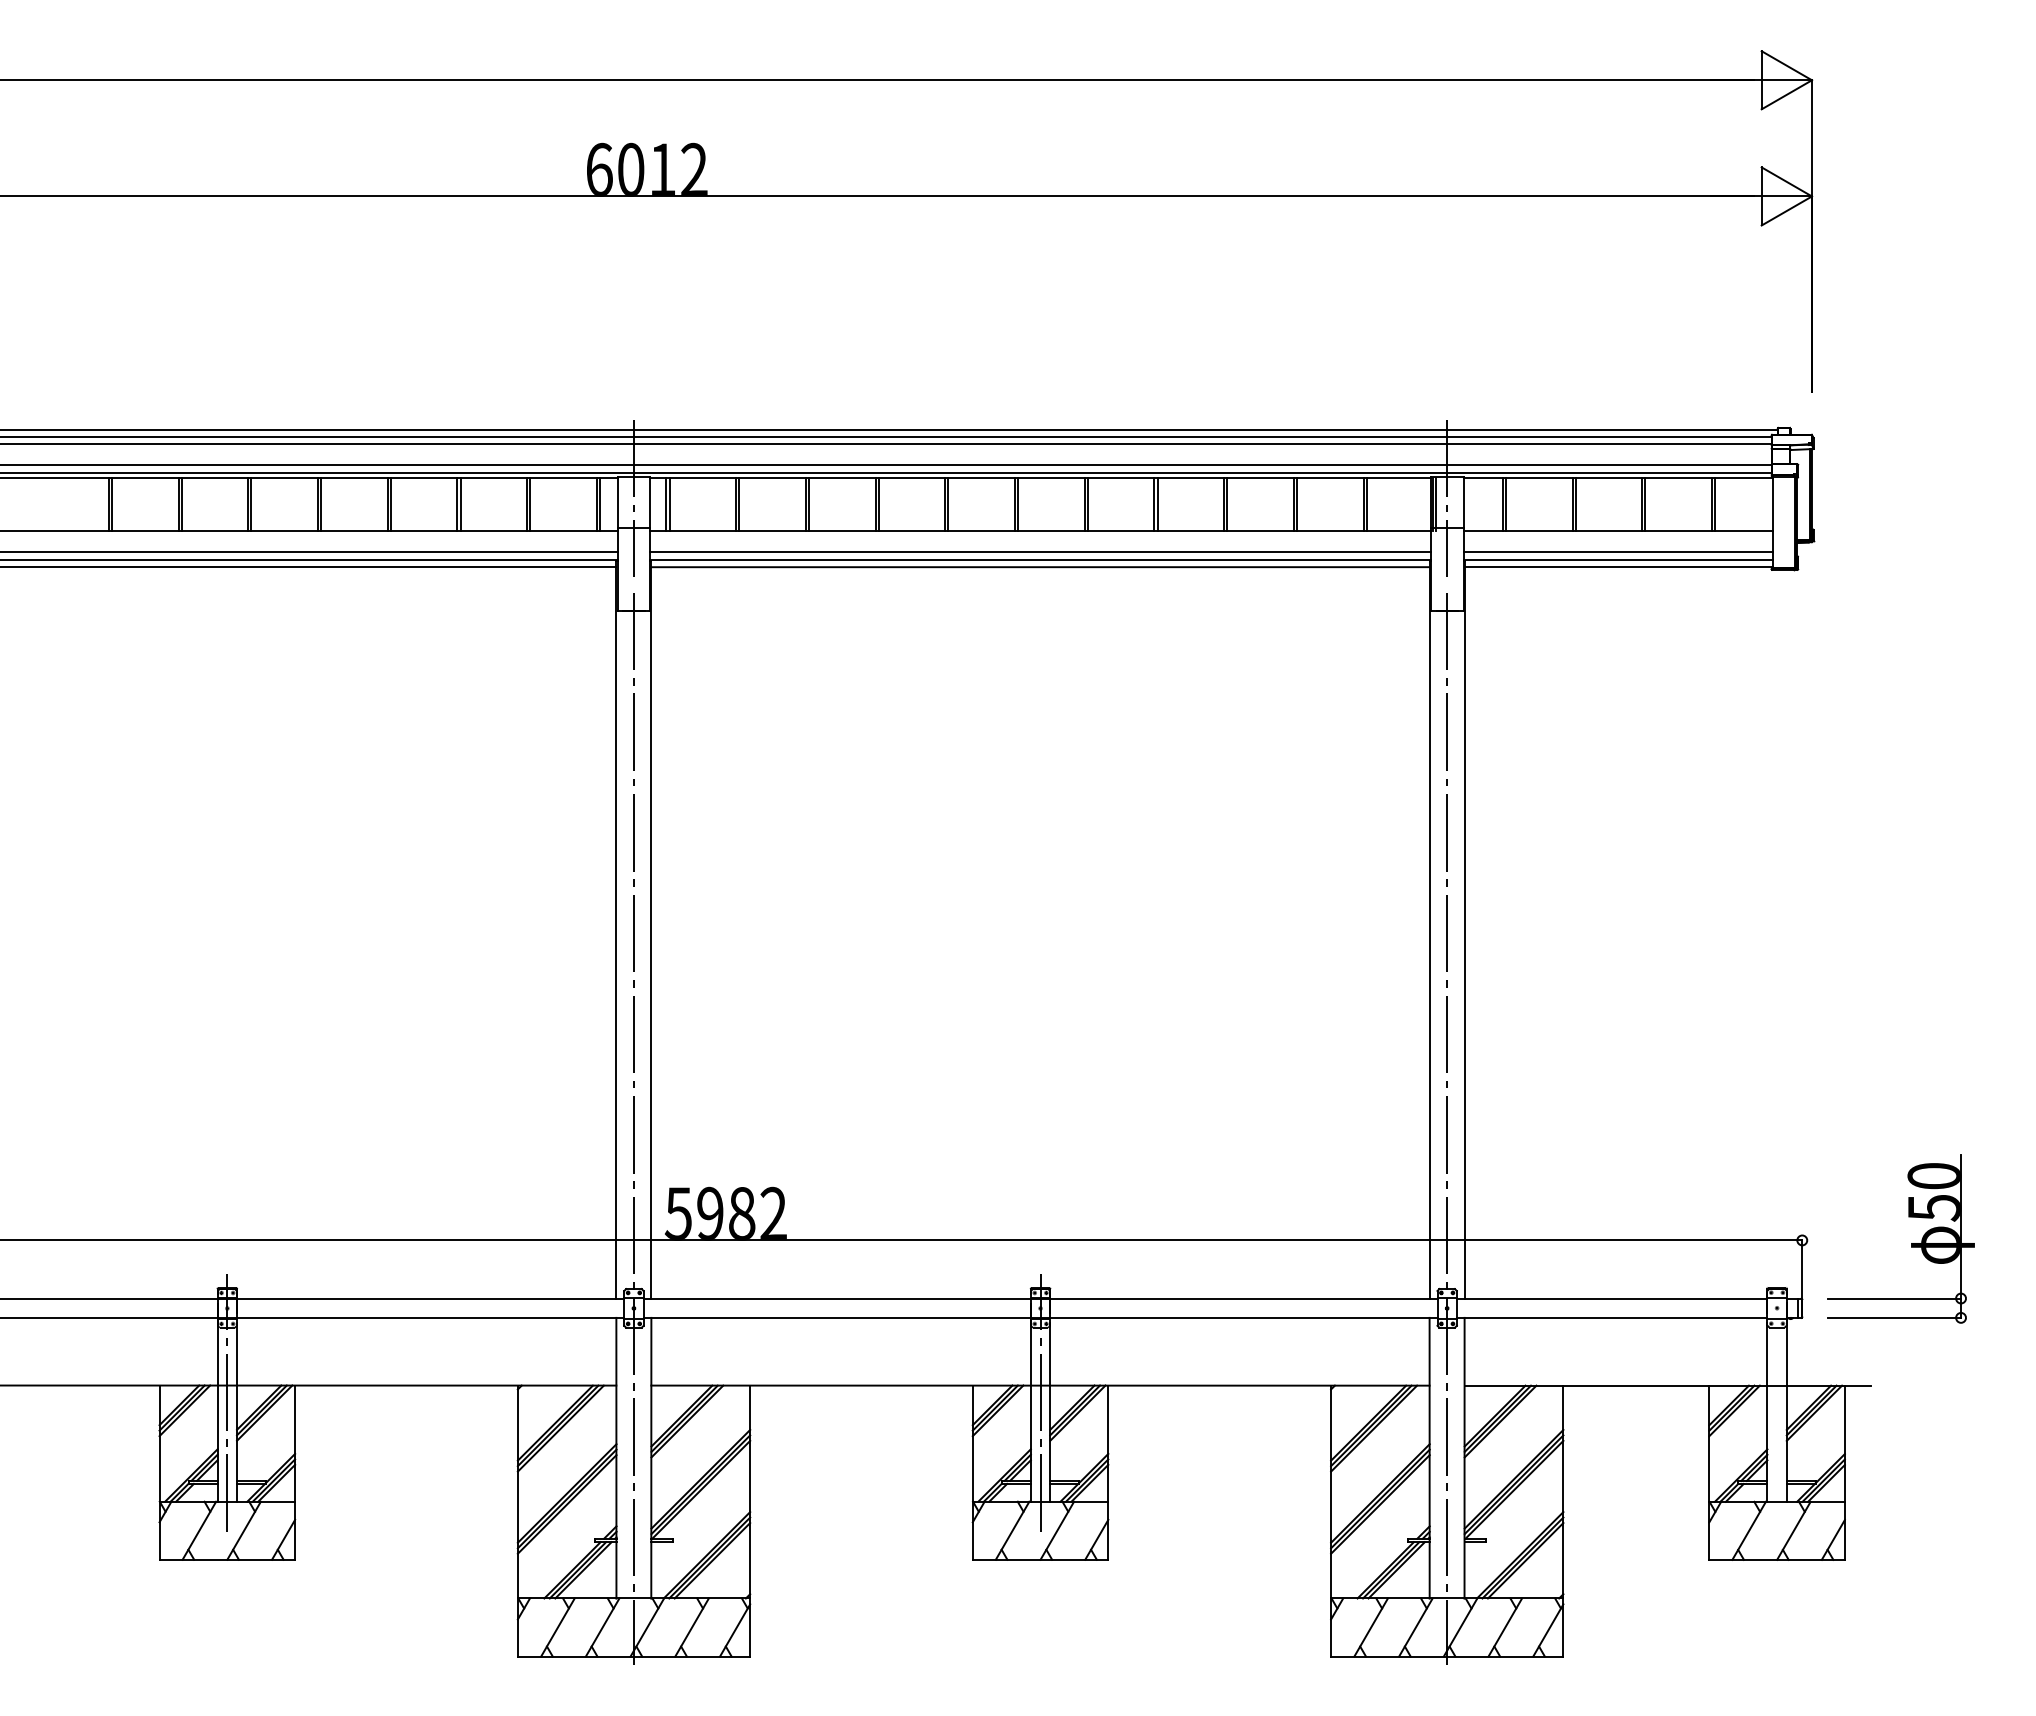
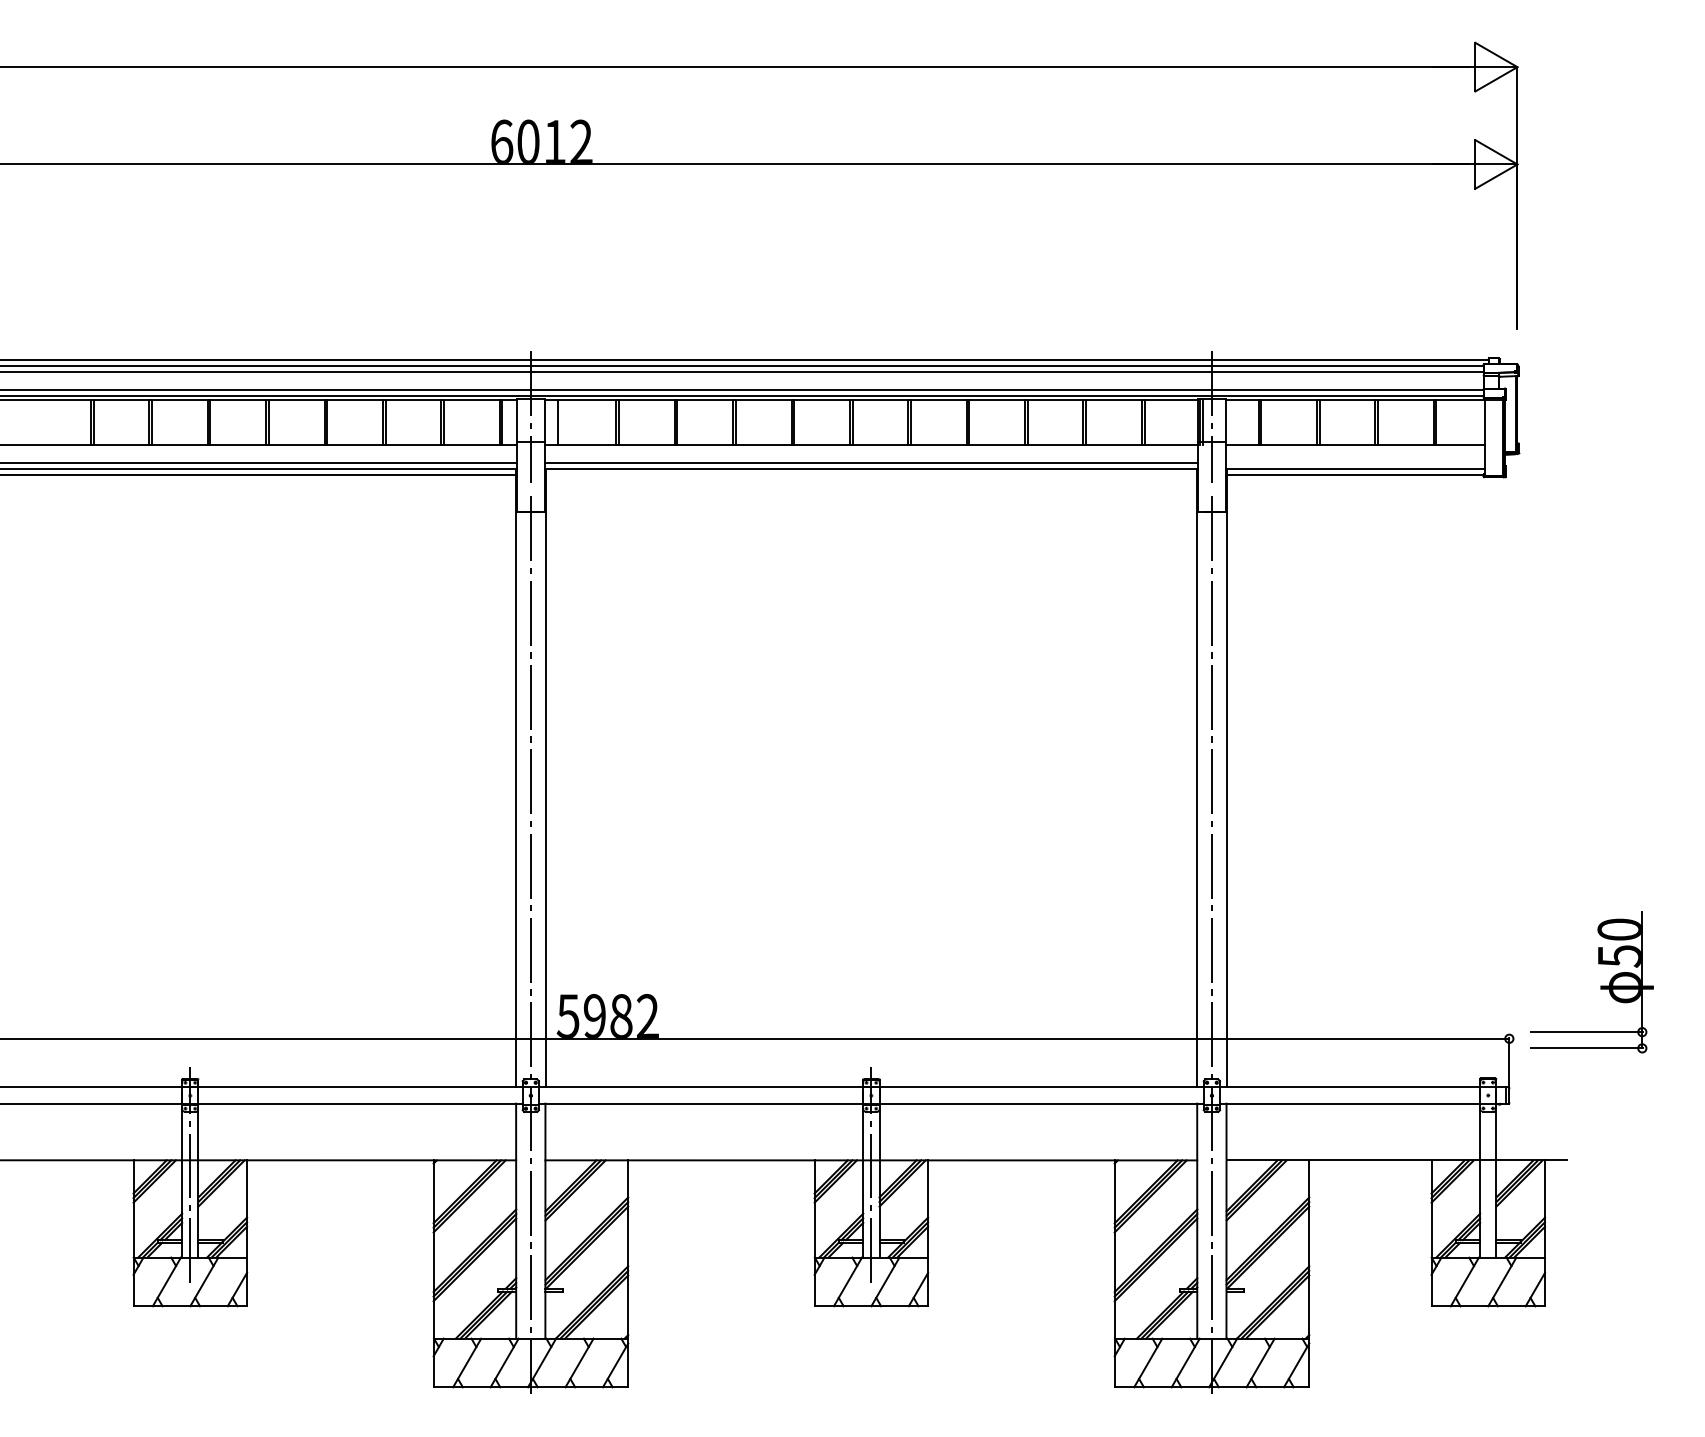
line: (669, 504) -> (560, 422), removed
line: (1617, 552) -> (1354, 462), removed
line: (1040, 567) -> (871, 475), removed
part: (1911, 1243) -> (1600, 986), moved

